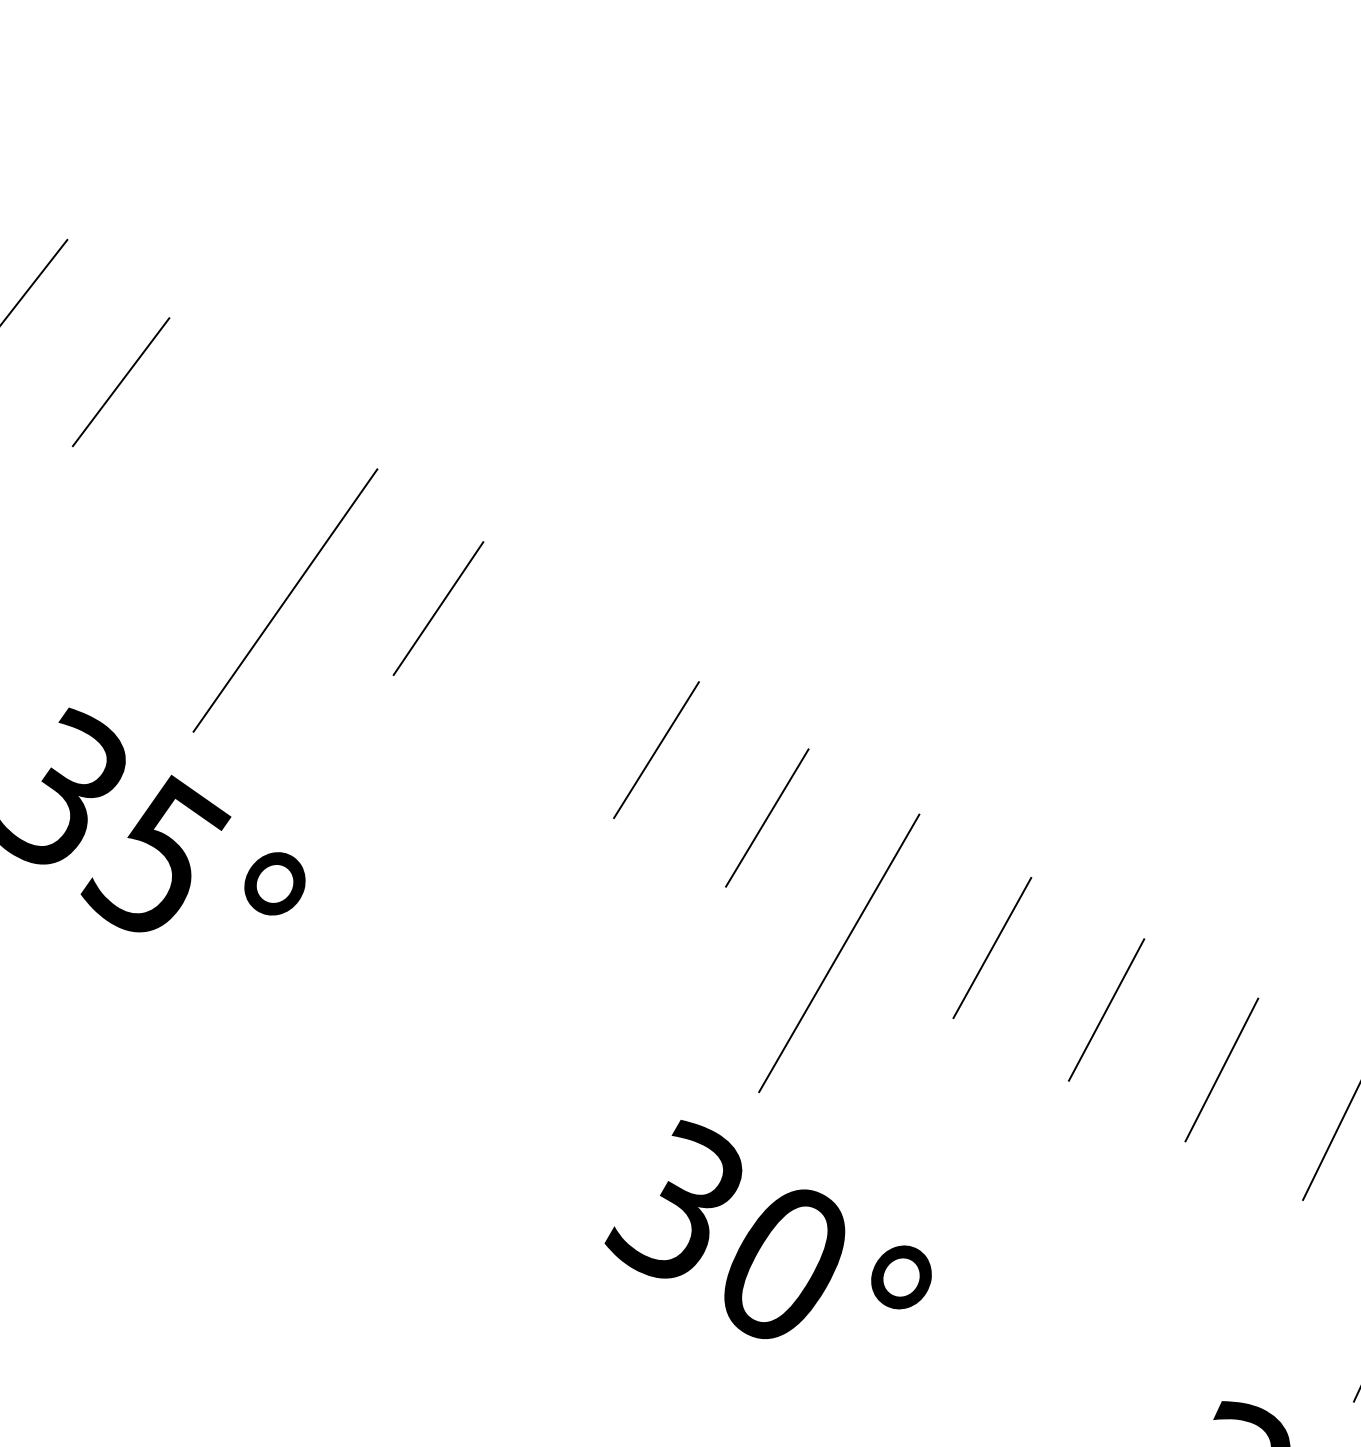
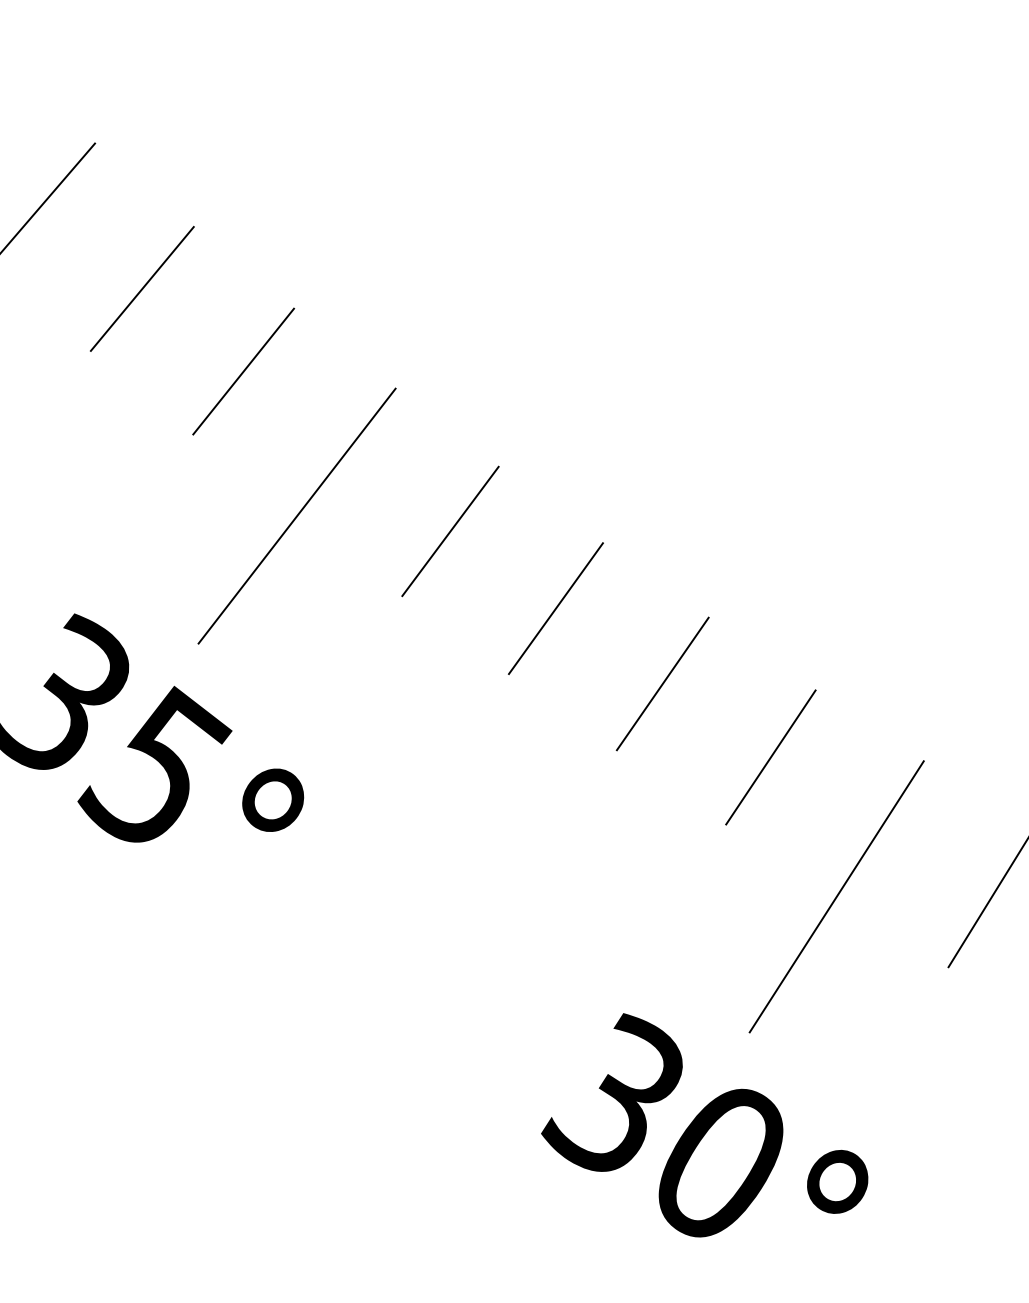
line: (225, 459) -> (243, 371), added
line: (546, 680) -> (555, 608), added
text: (767, 1229) -> (705, 1127), moved

